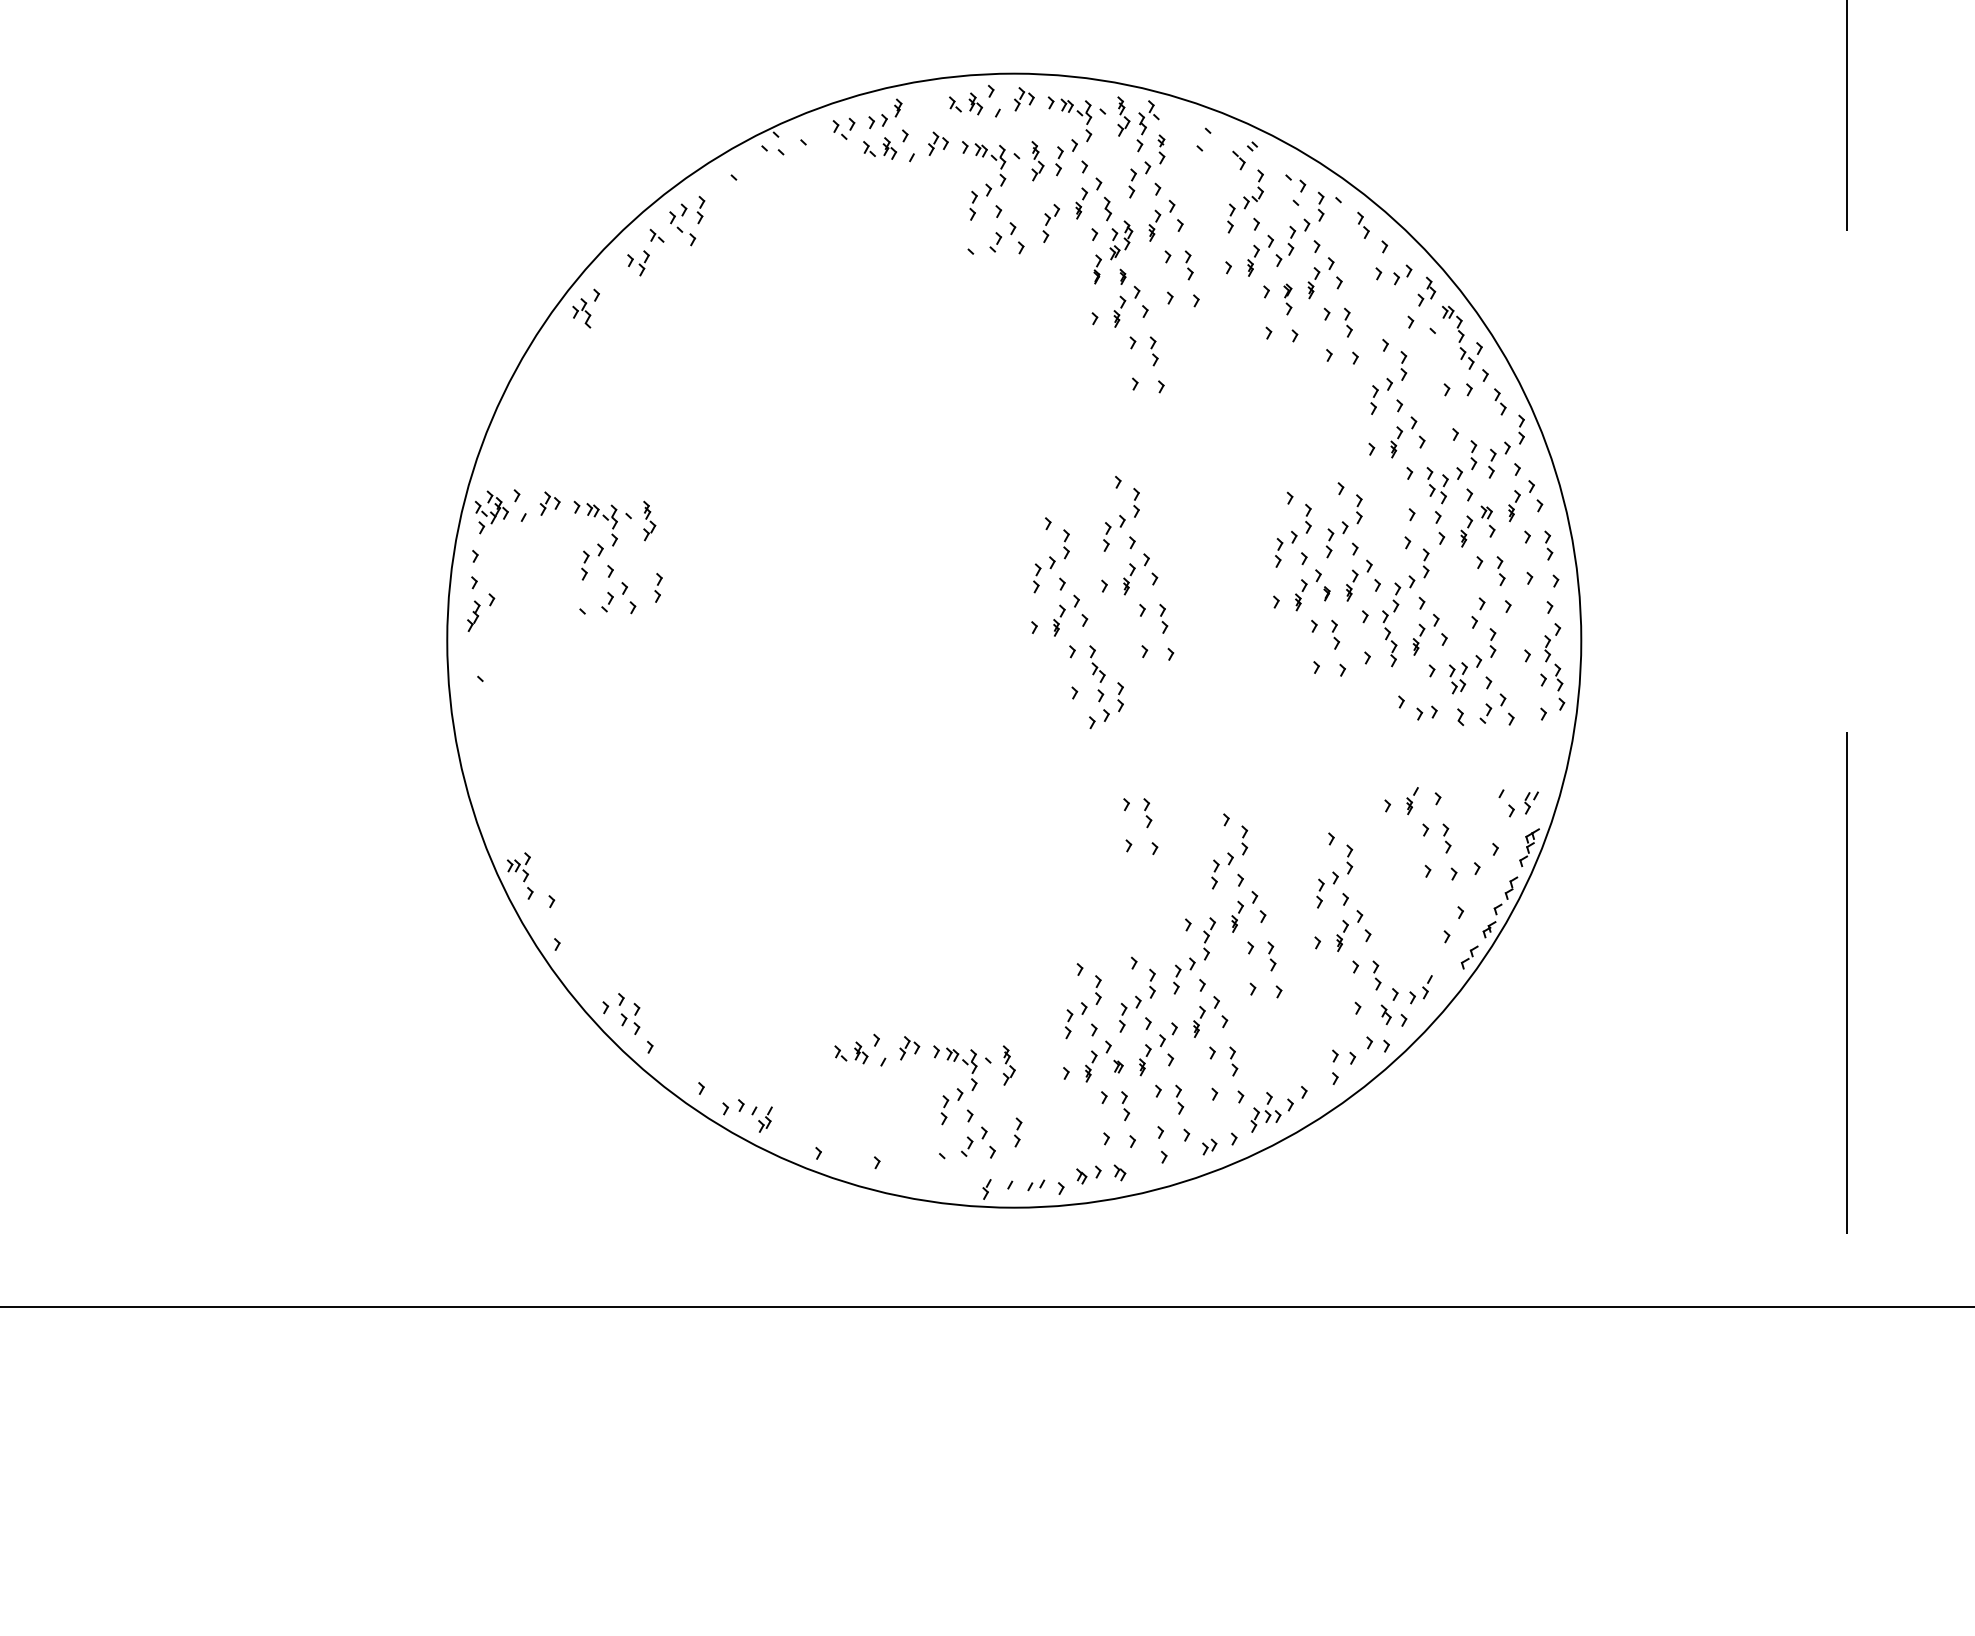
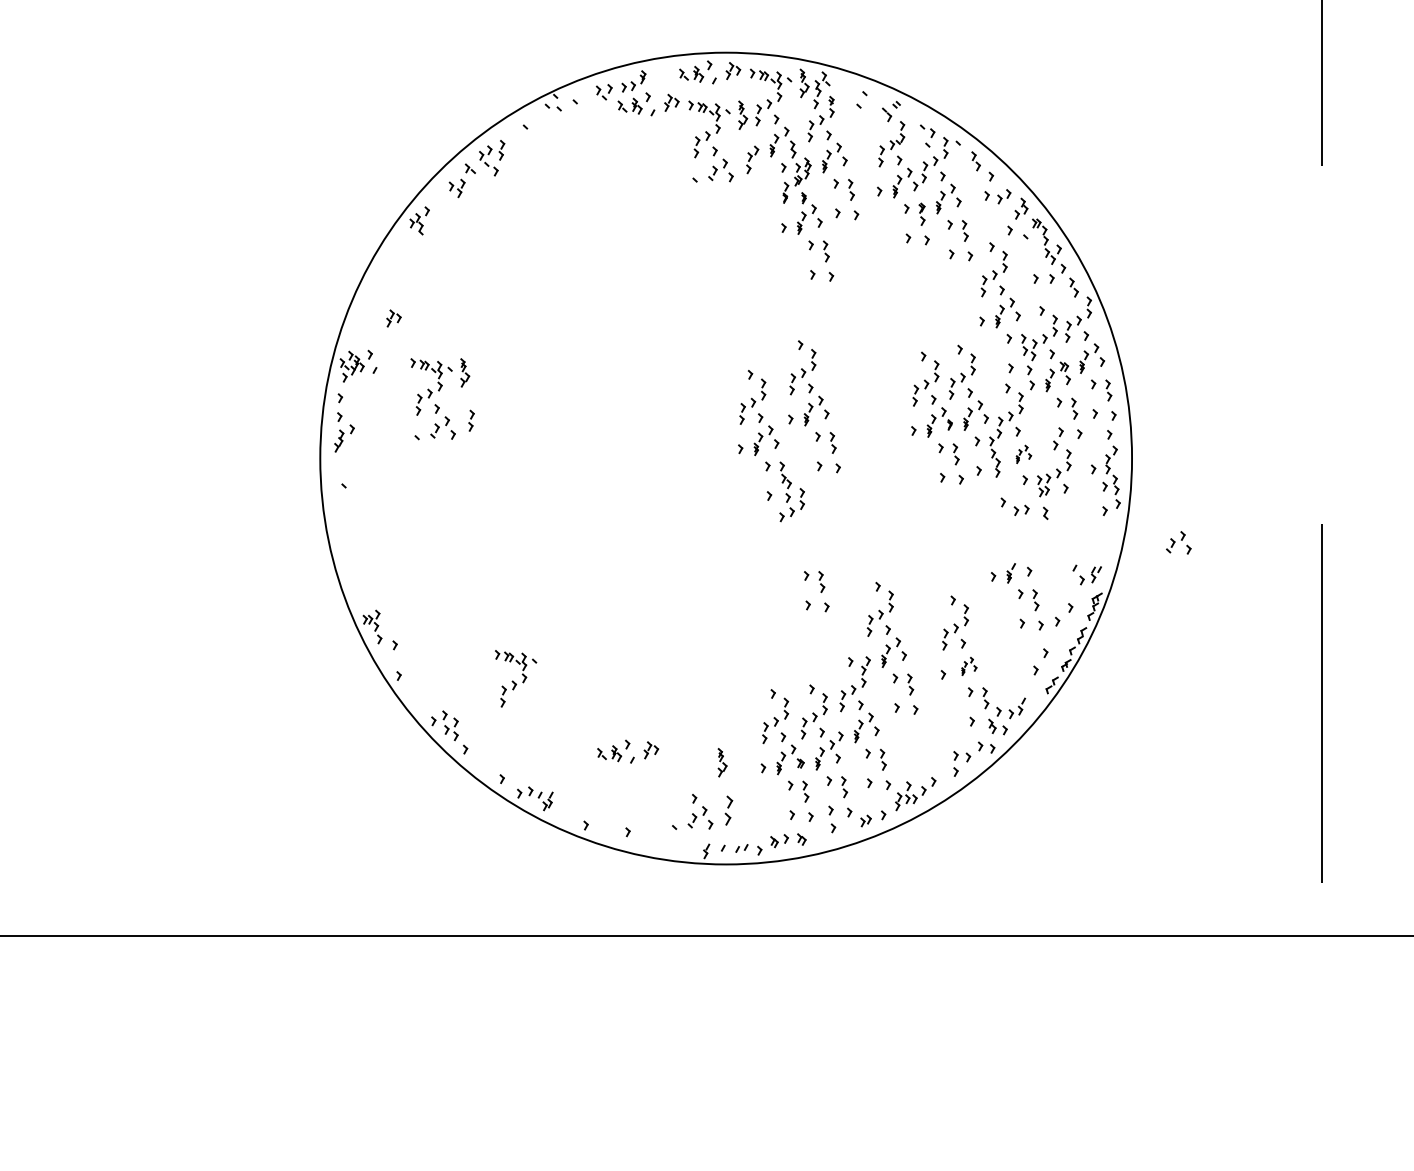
part: (549, 503) -> (393, 318), moved
part: (1429, 634) -> (1023, 454), size x0.6
part: (1496, 709) -> (1178, 542), moved
part: (1354, 931) -> (969, 666), size x0.6
part: (963, 1084) -> (516, 678), moved
part: (1017, 1132) -> (728, 810), size x1.4

